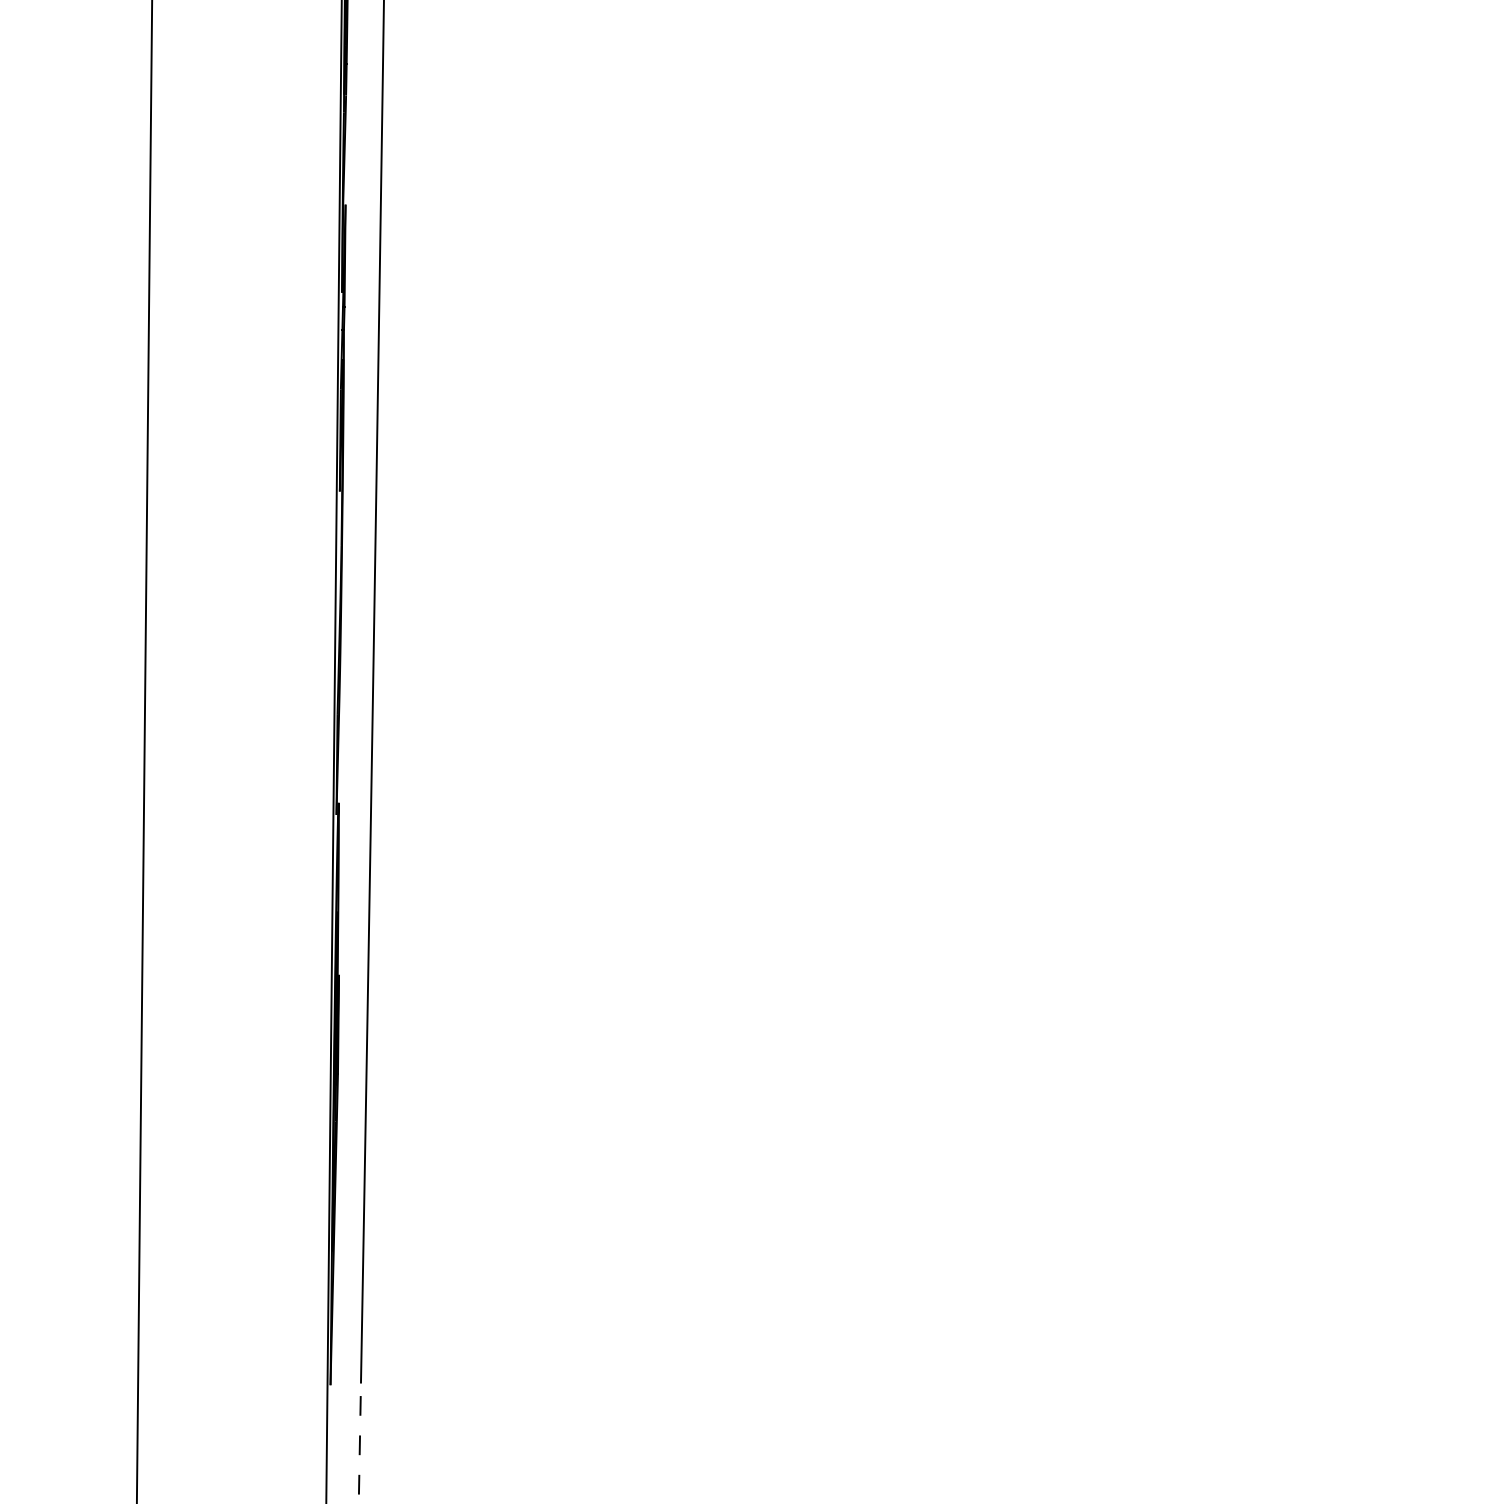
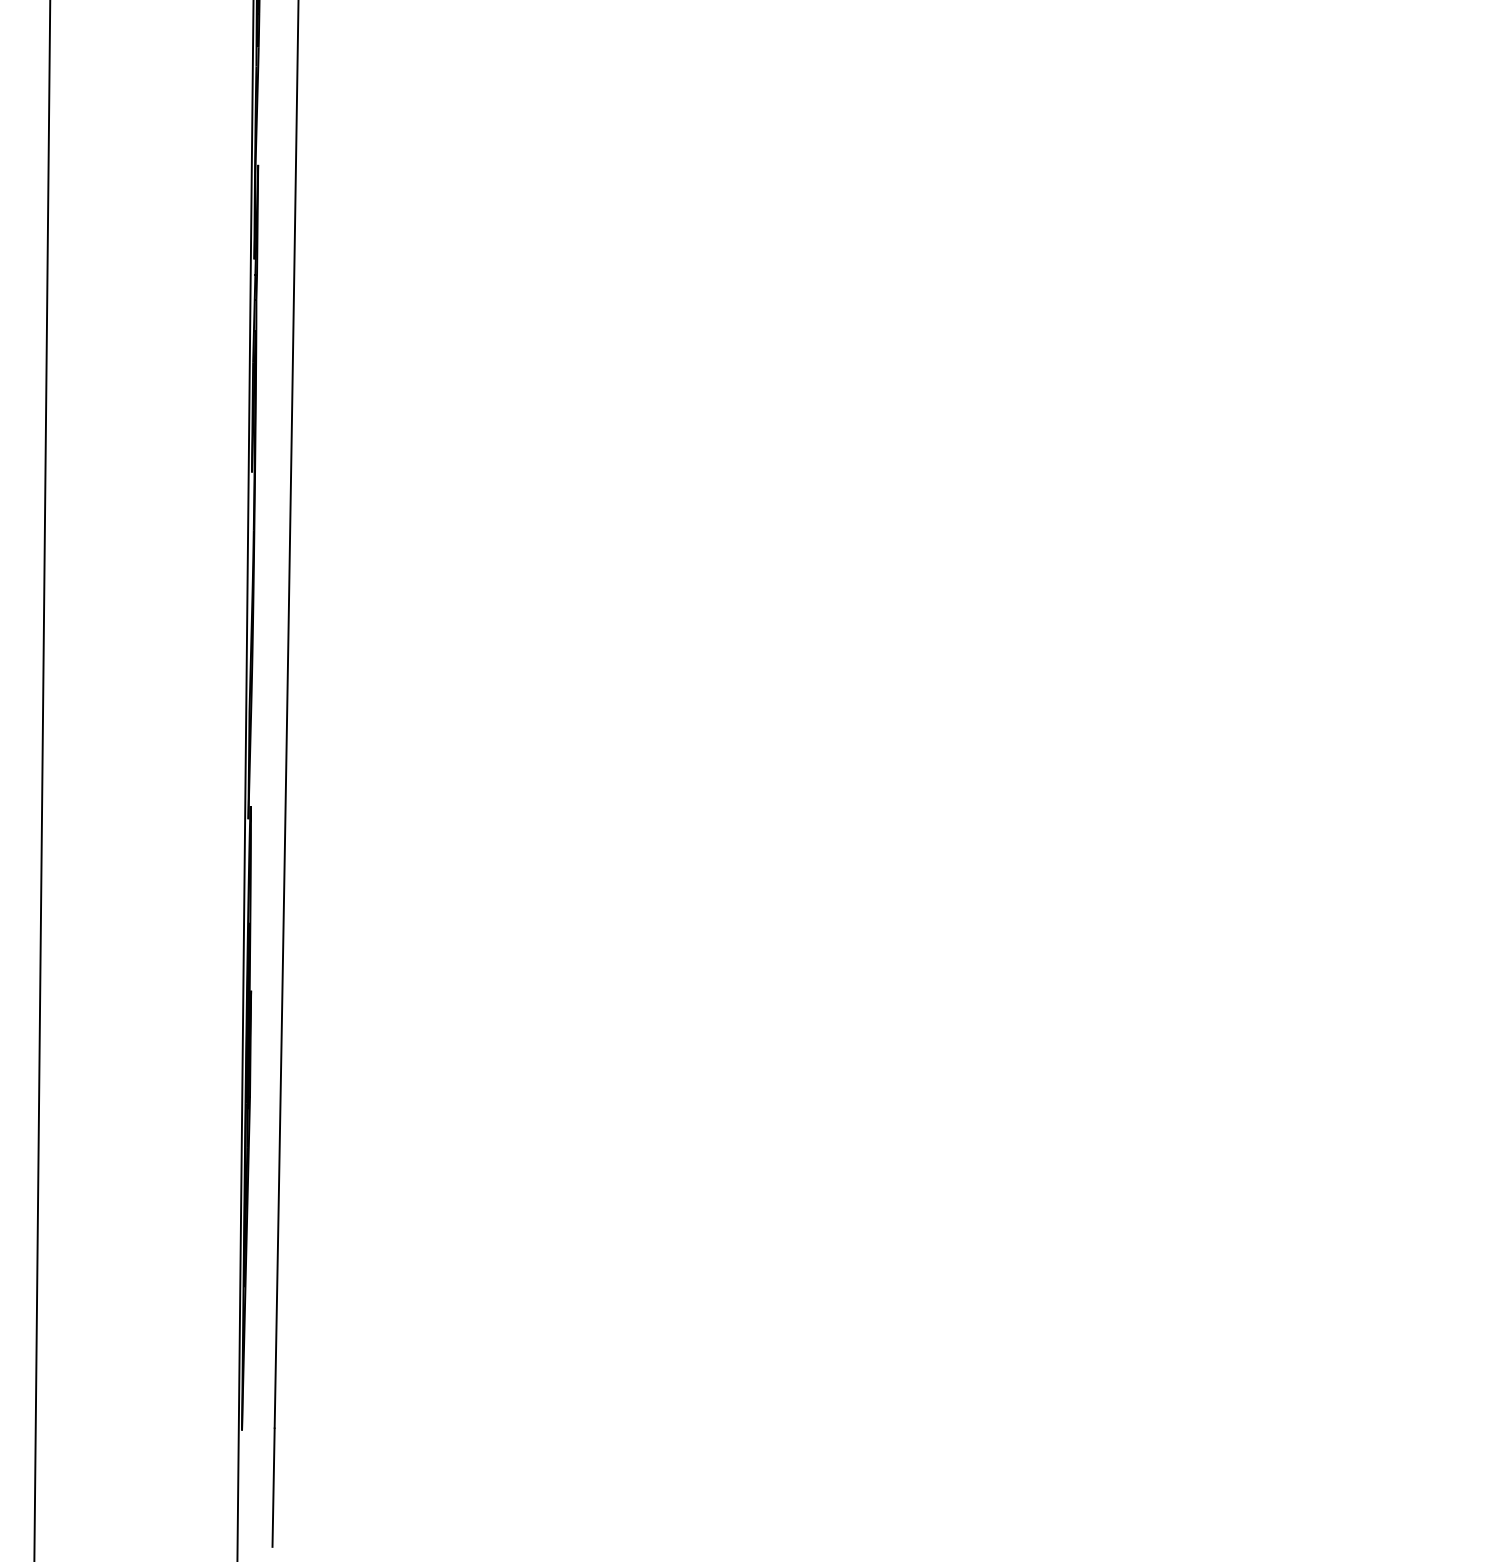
line: (359, 1437) -> (273, 1486), dashed -> solid

